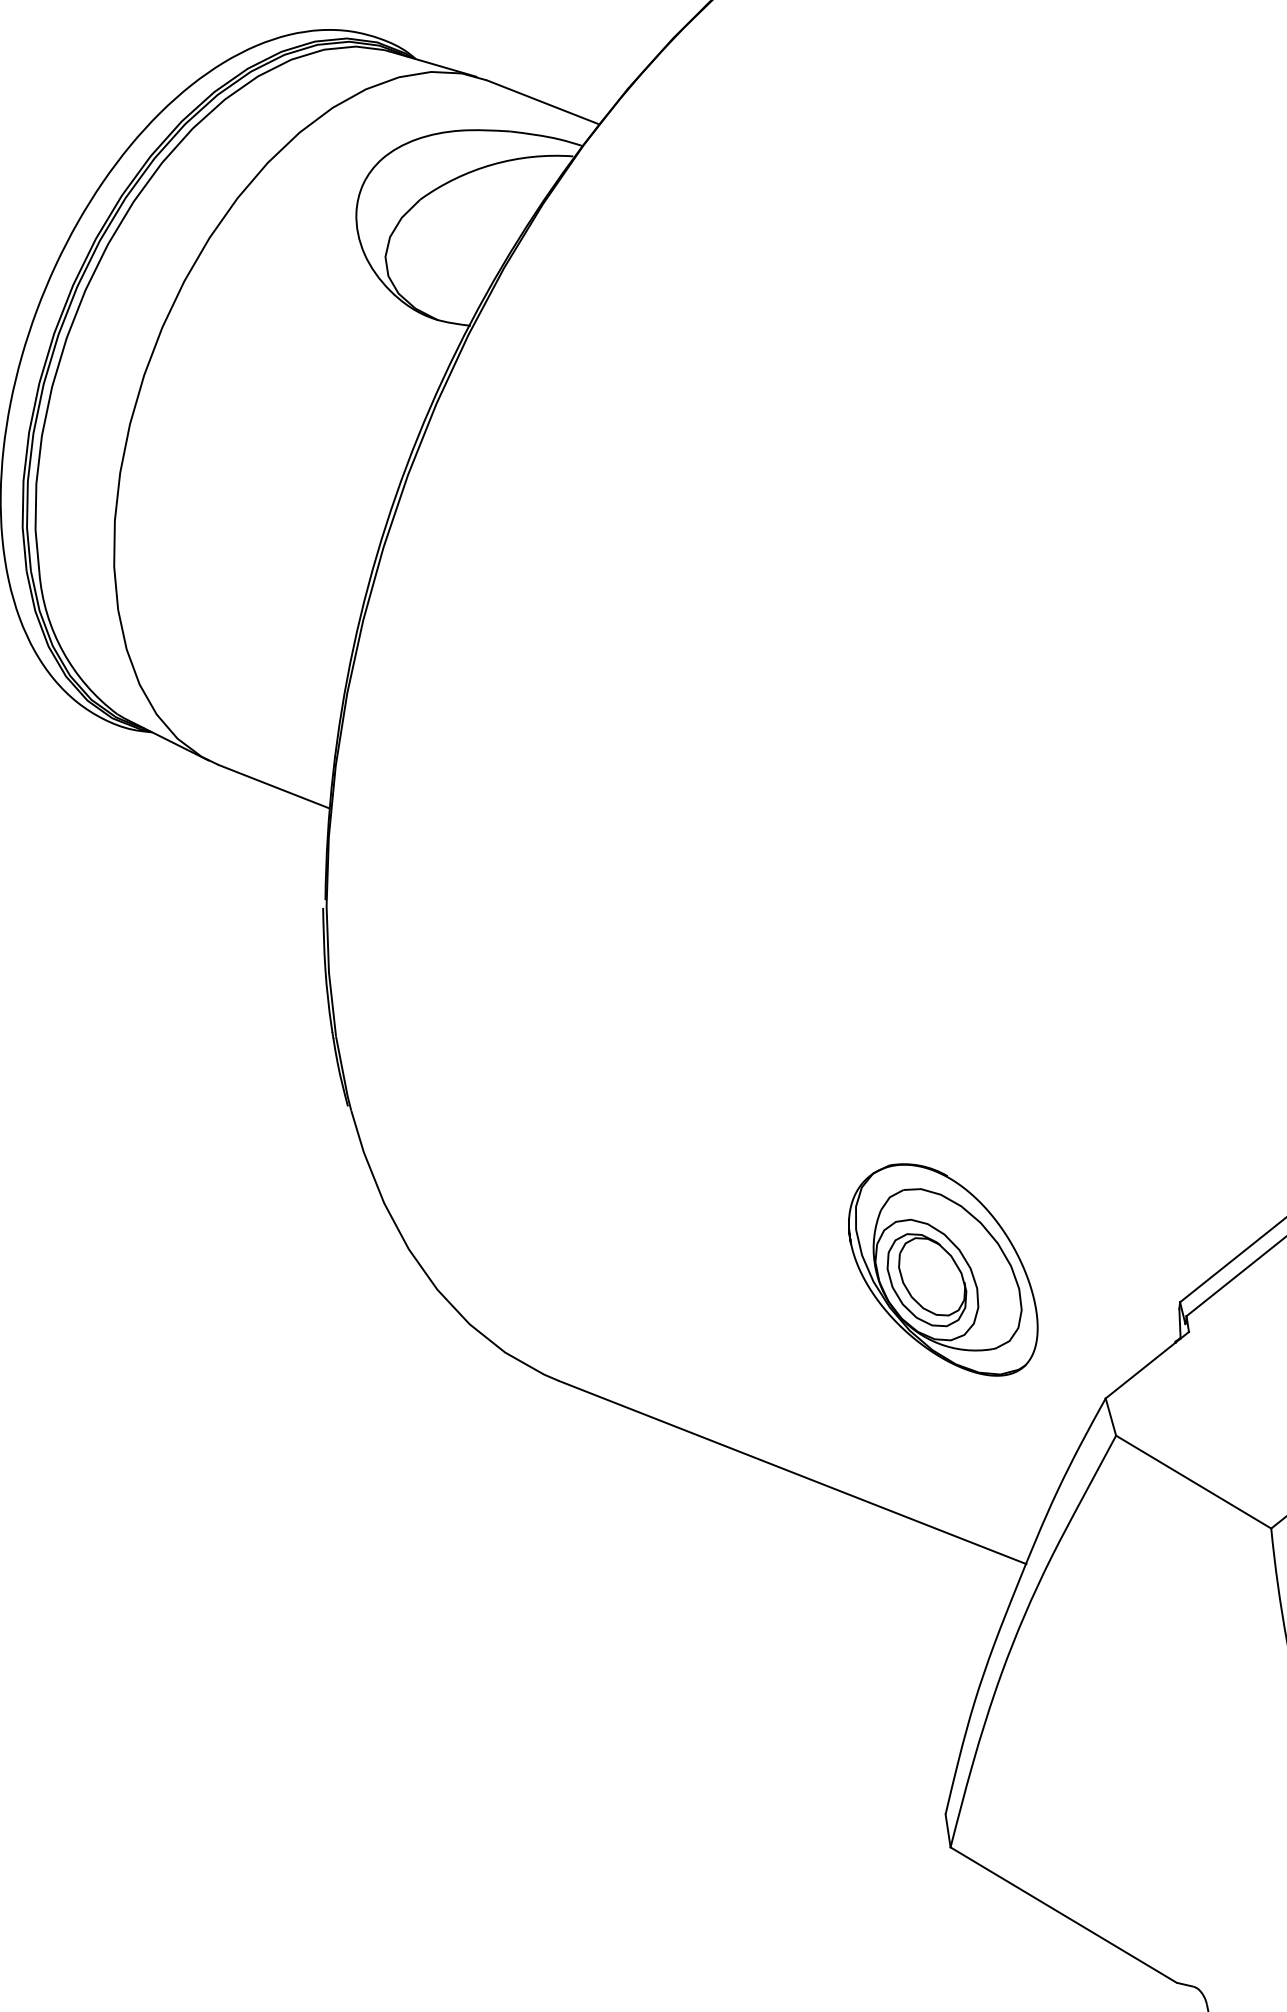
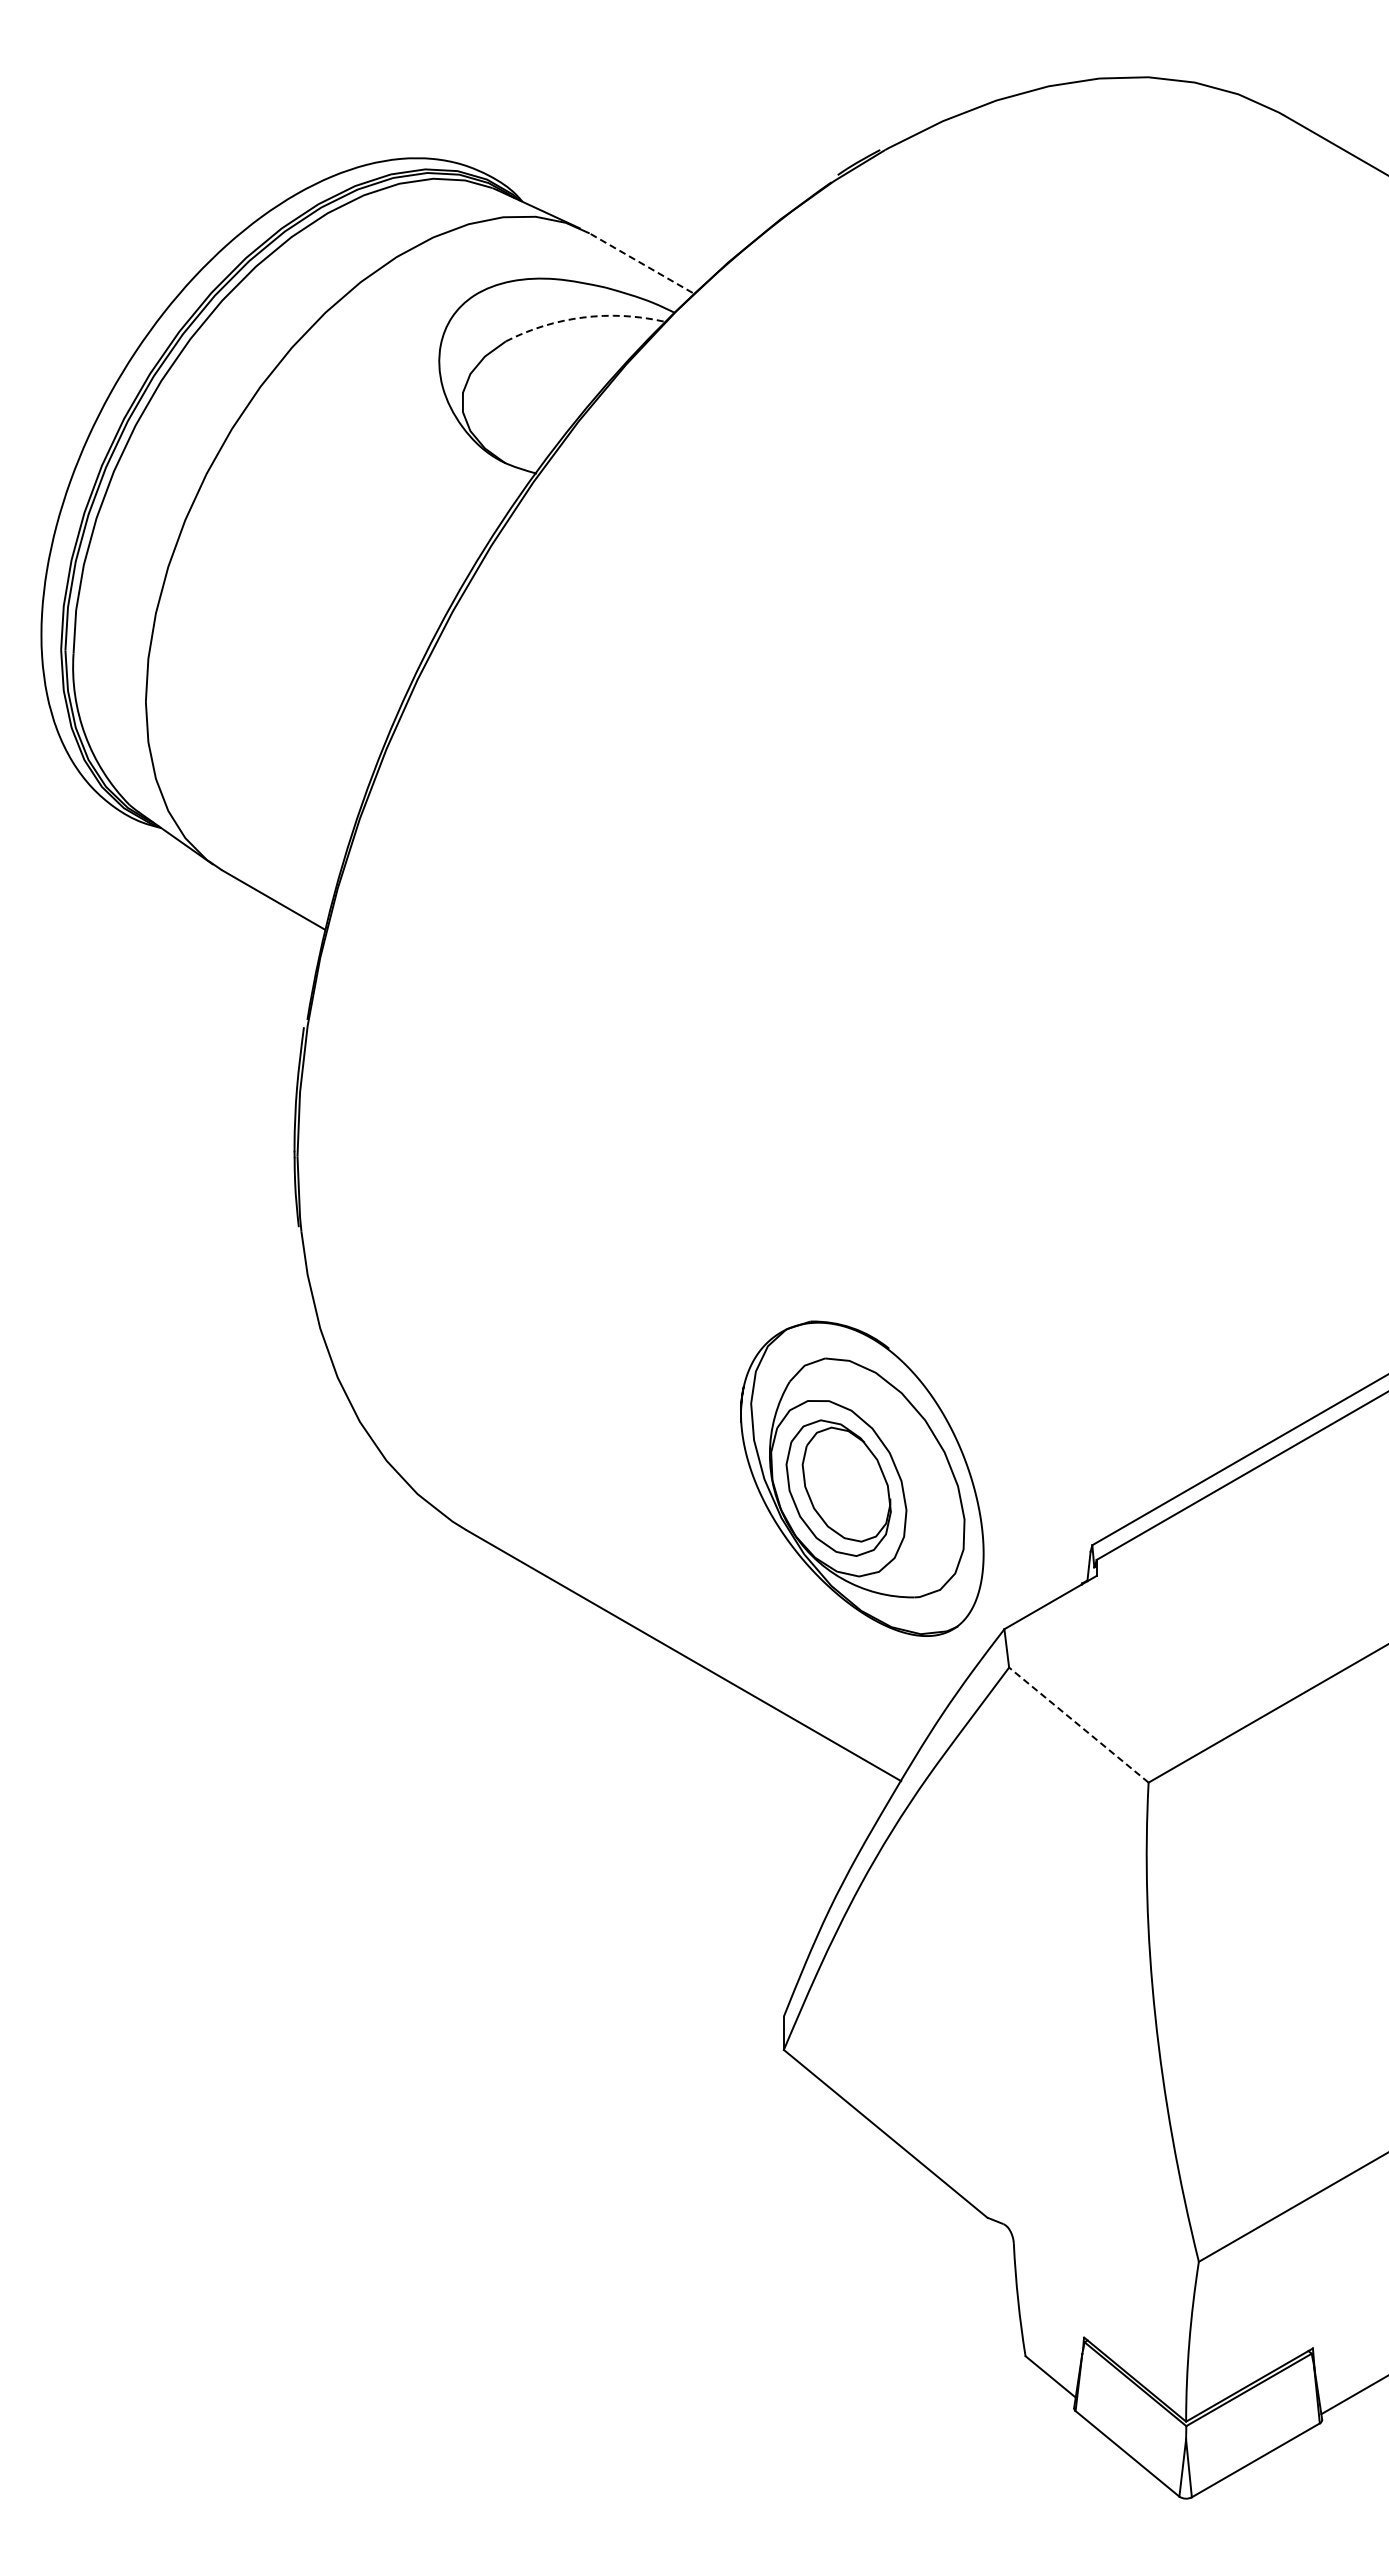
line: (542, 102) -> (641, 263), solid -> dashed
arc: (492, 164) -> (582, 317), solid -> dashed
part: (941, 1270) -> (861, 1478), size x1.4
line: (1193, 1481) -> (1078, 1724), solid -> dashed

